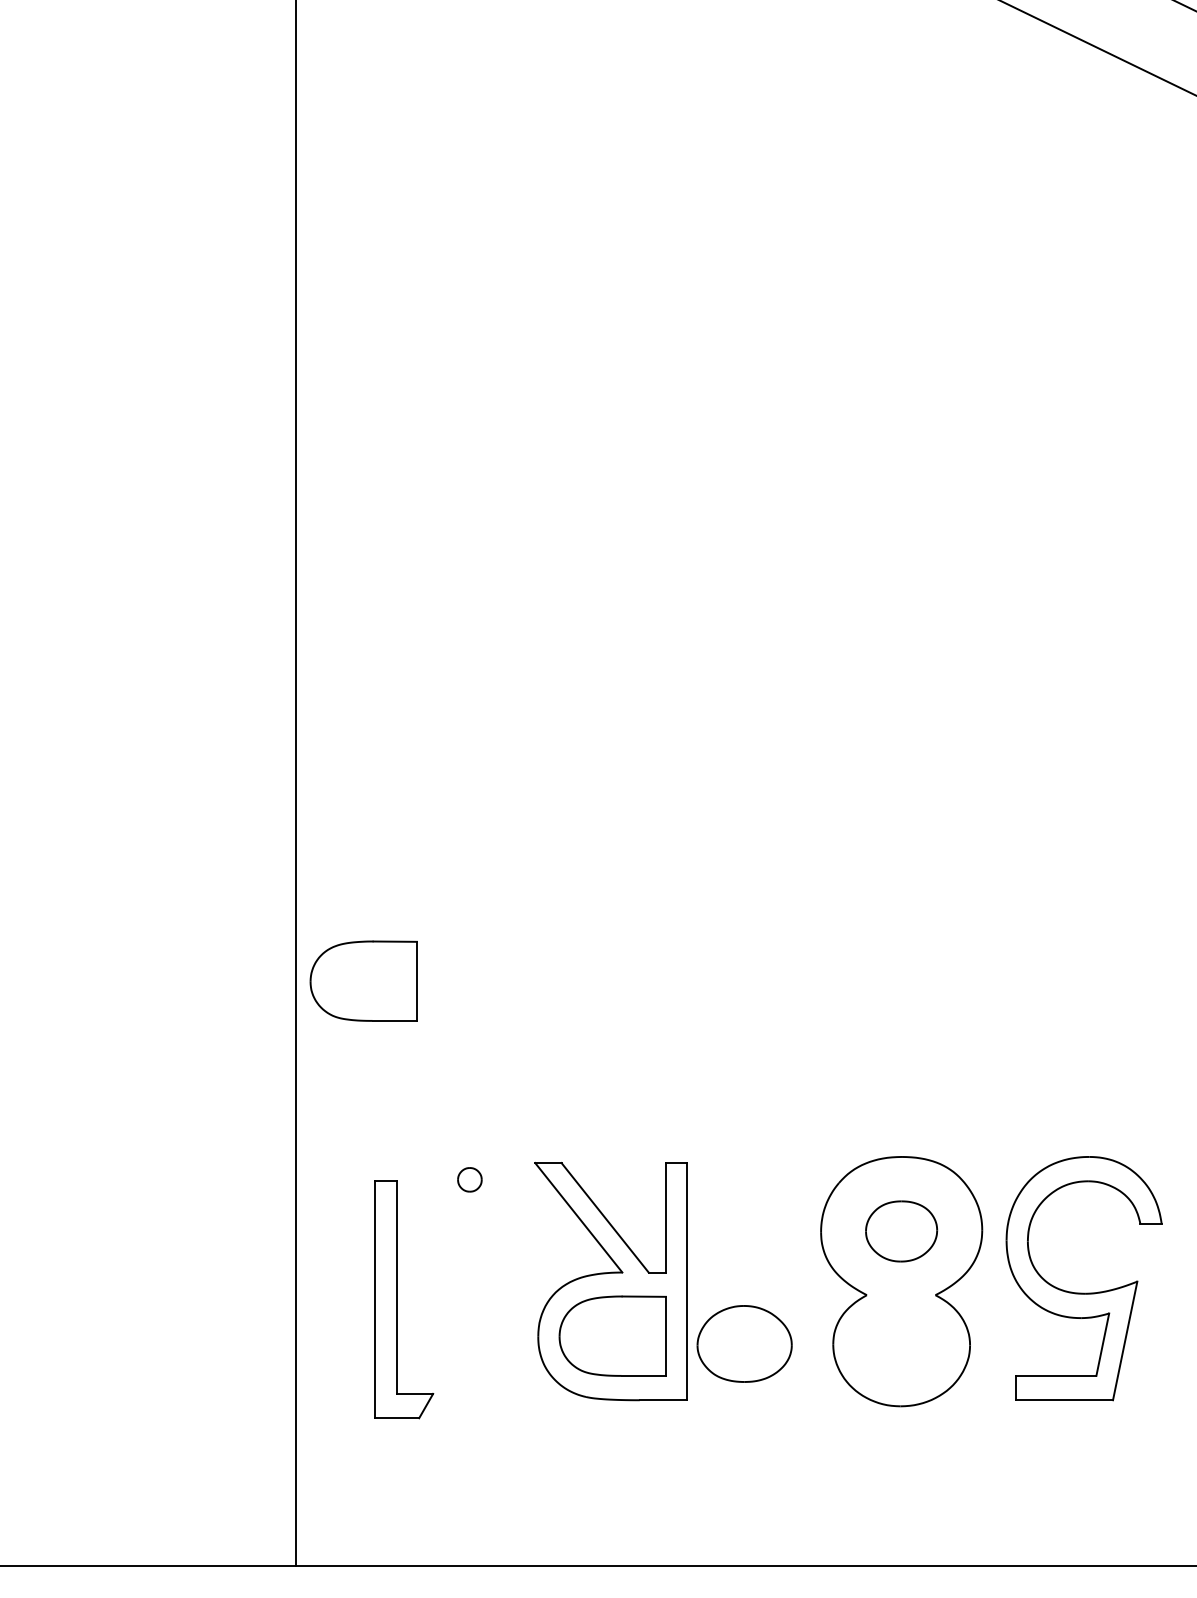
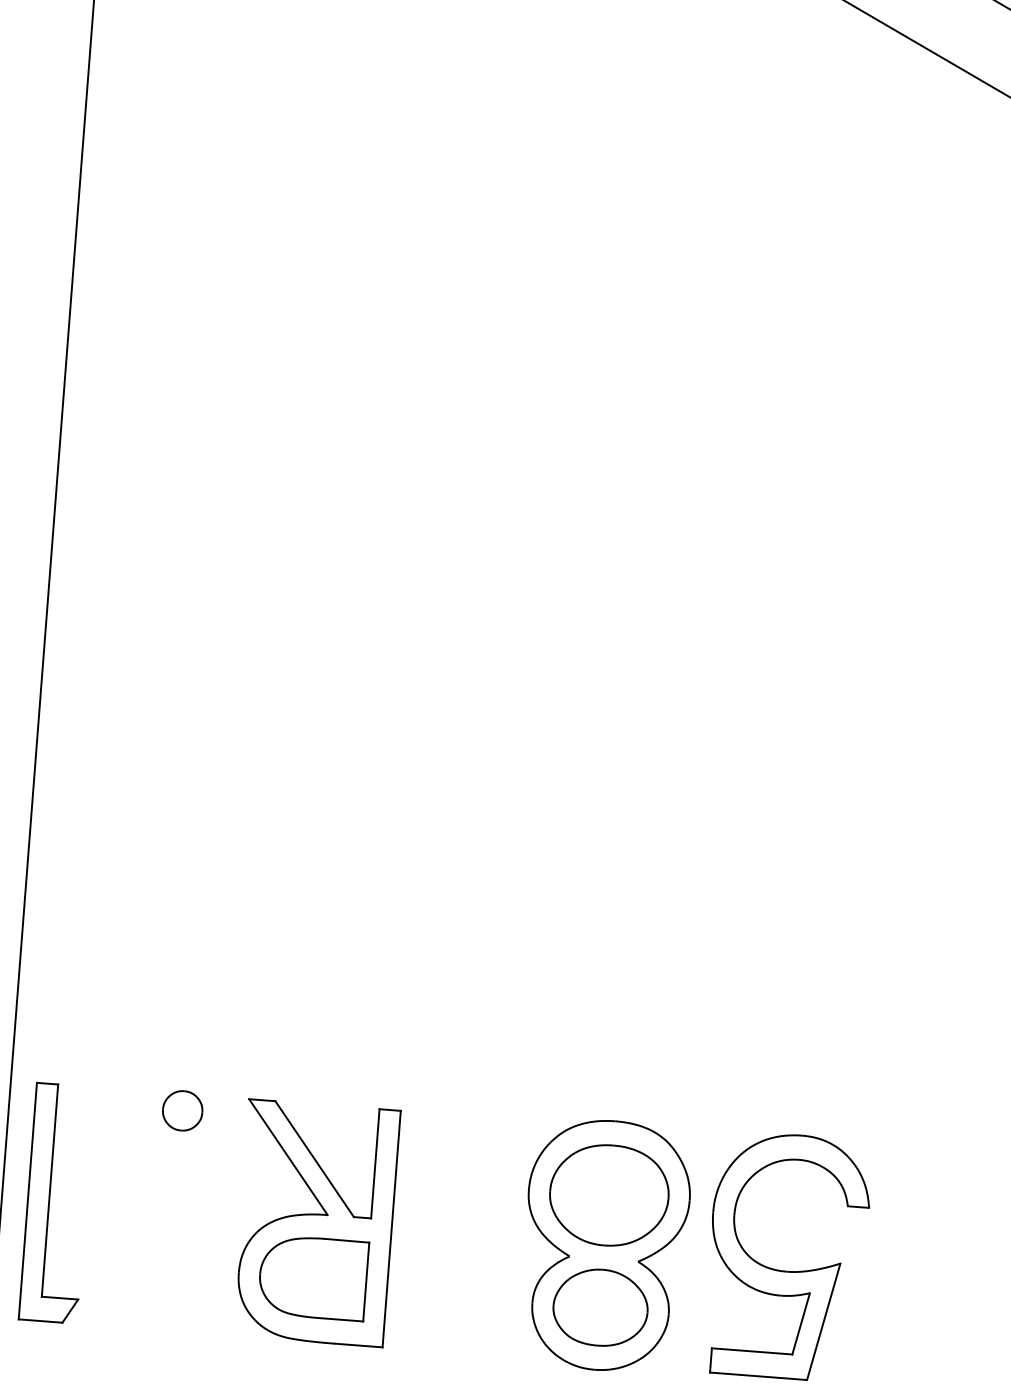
part: (363, 980) -> (91, 904), removed
part: (469, 1179) -> (182, 1110), size x1.67
part: (901, 1231) -> (609, 1195), size x1.67
part: (397, 1299) -> (49, 1202), moved
part: (744, 1343) -> (600, 1307), moved

